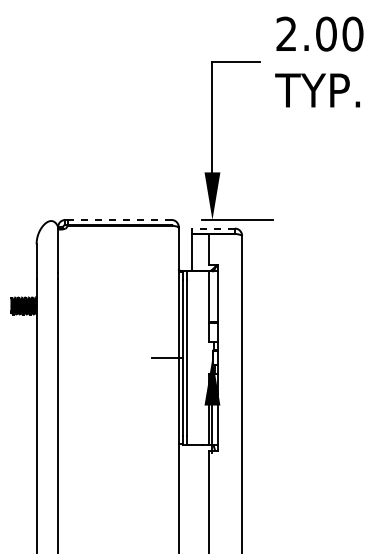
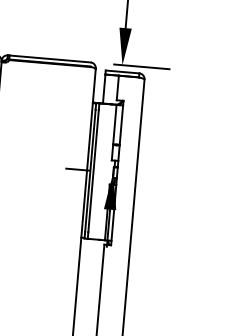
line: (119, 219) -> (50, 58), dashed -> solid
line: (213, 228) -> (122, 71), dashed -> solid

